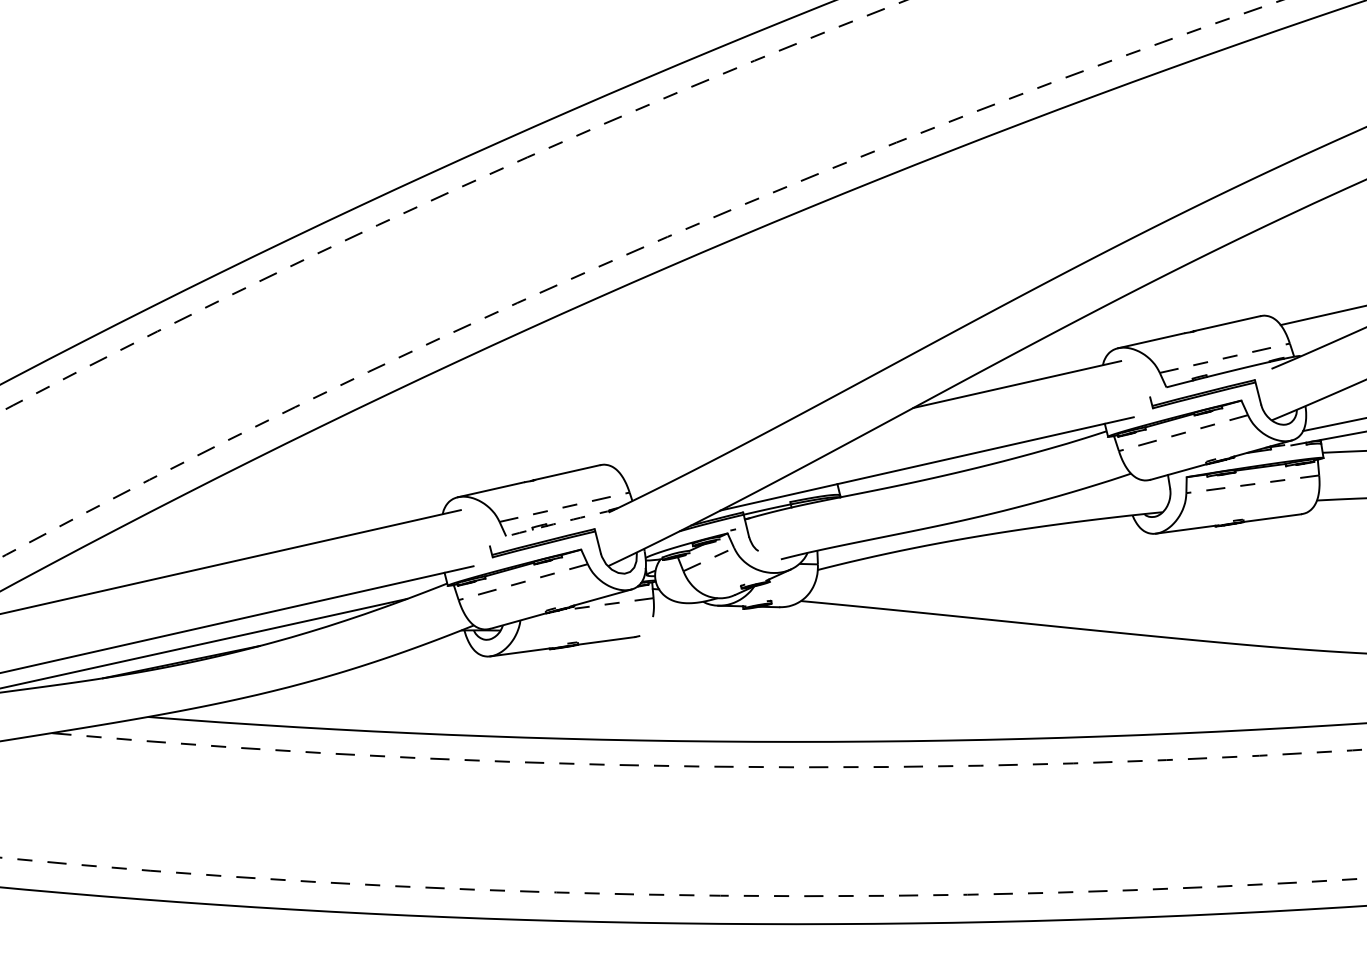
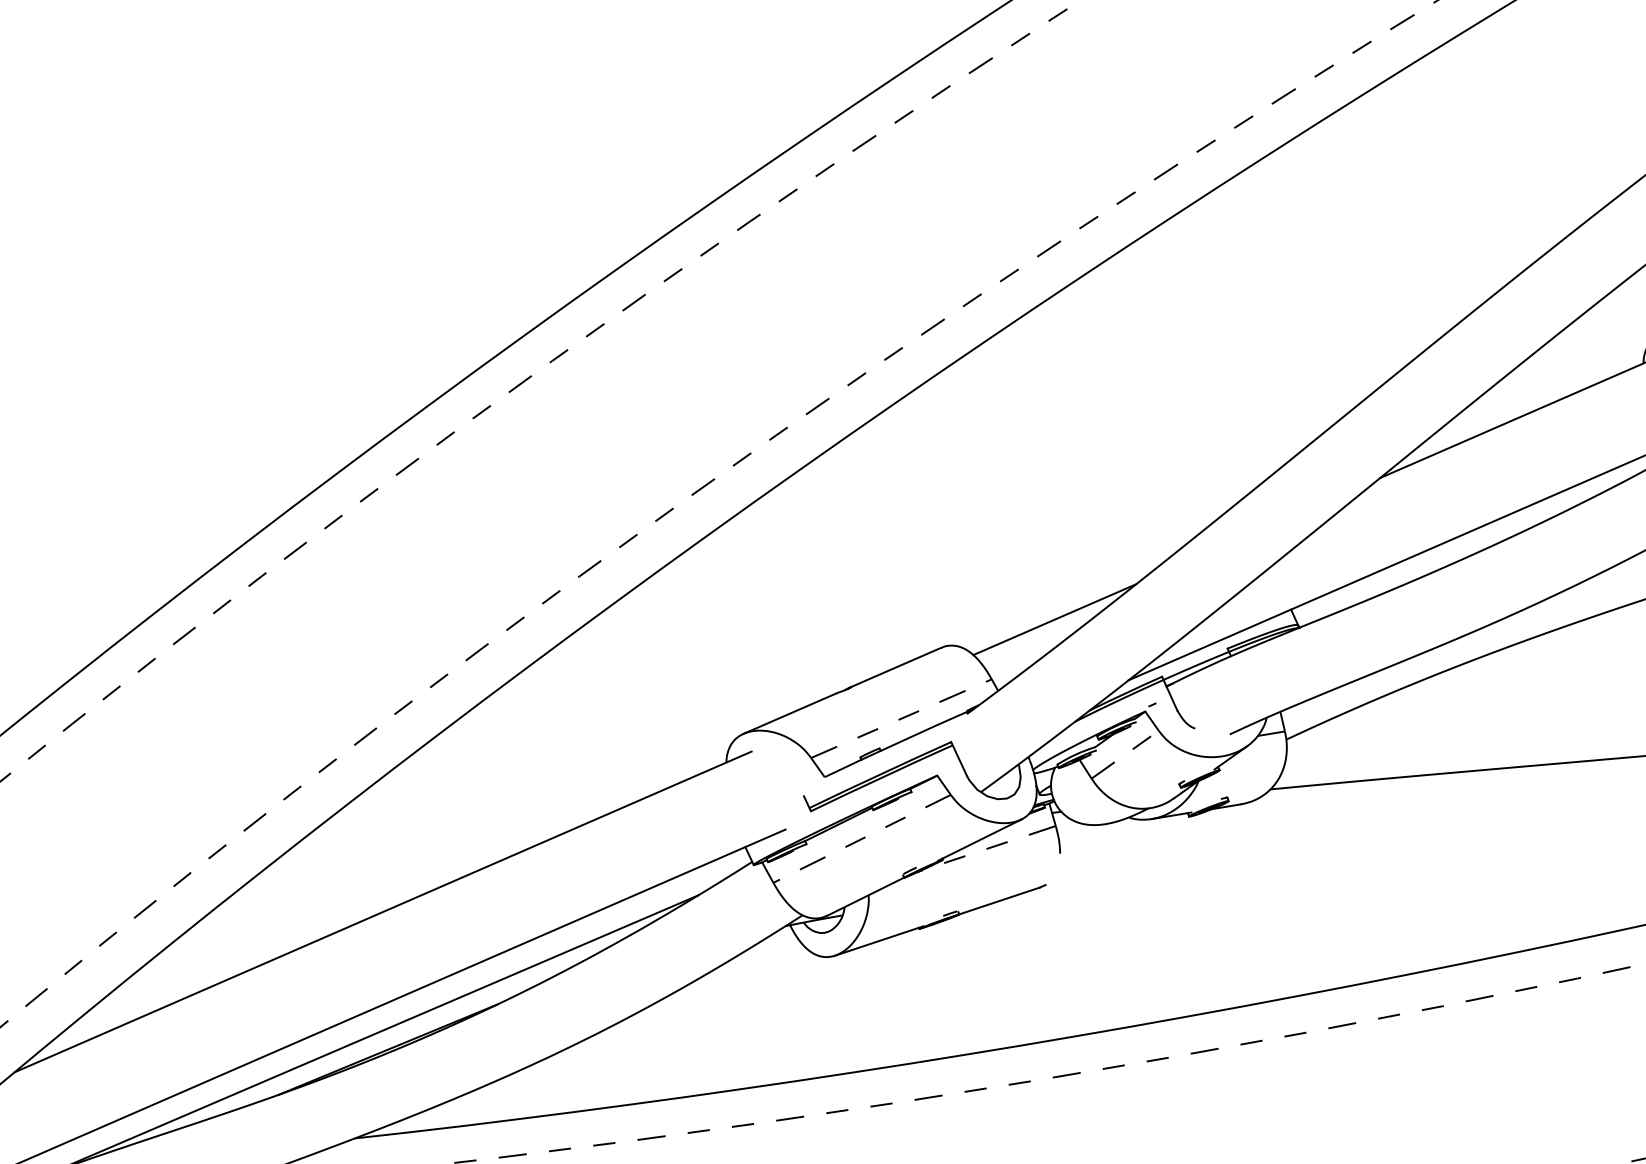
line: (678, 460) -> (1053, 619), added
arc: (560, 522) -> (899, 741), dashed -> solid

